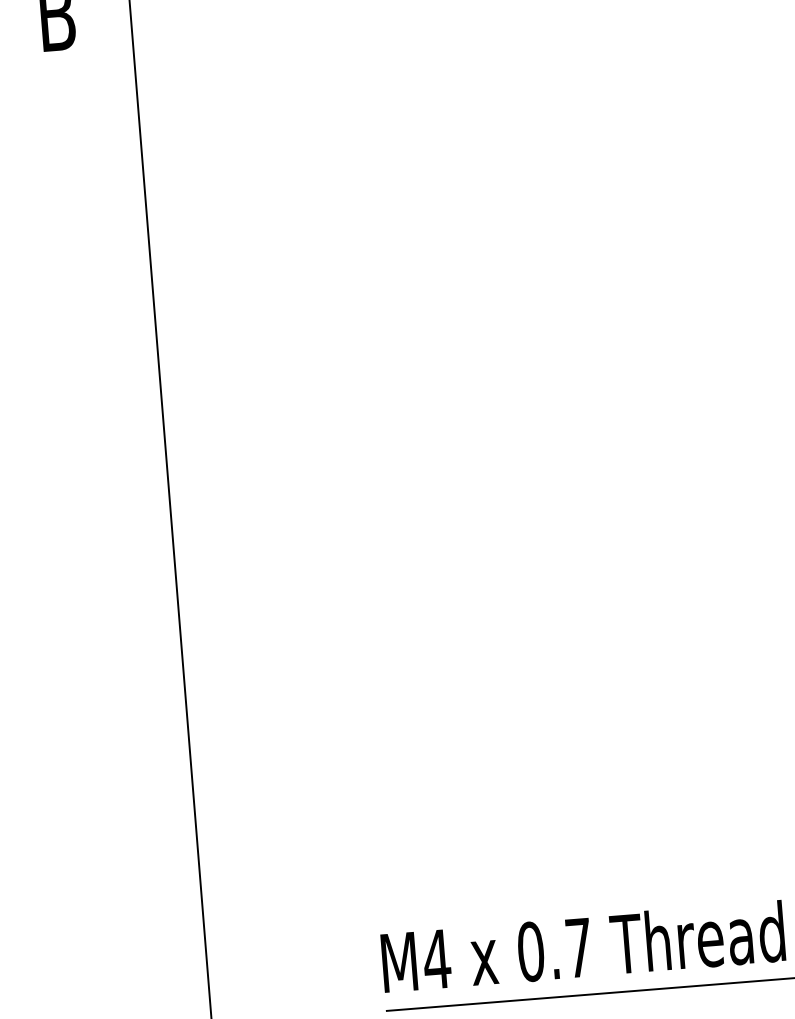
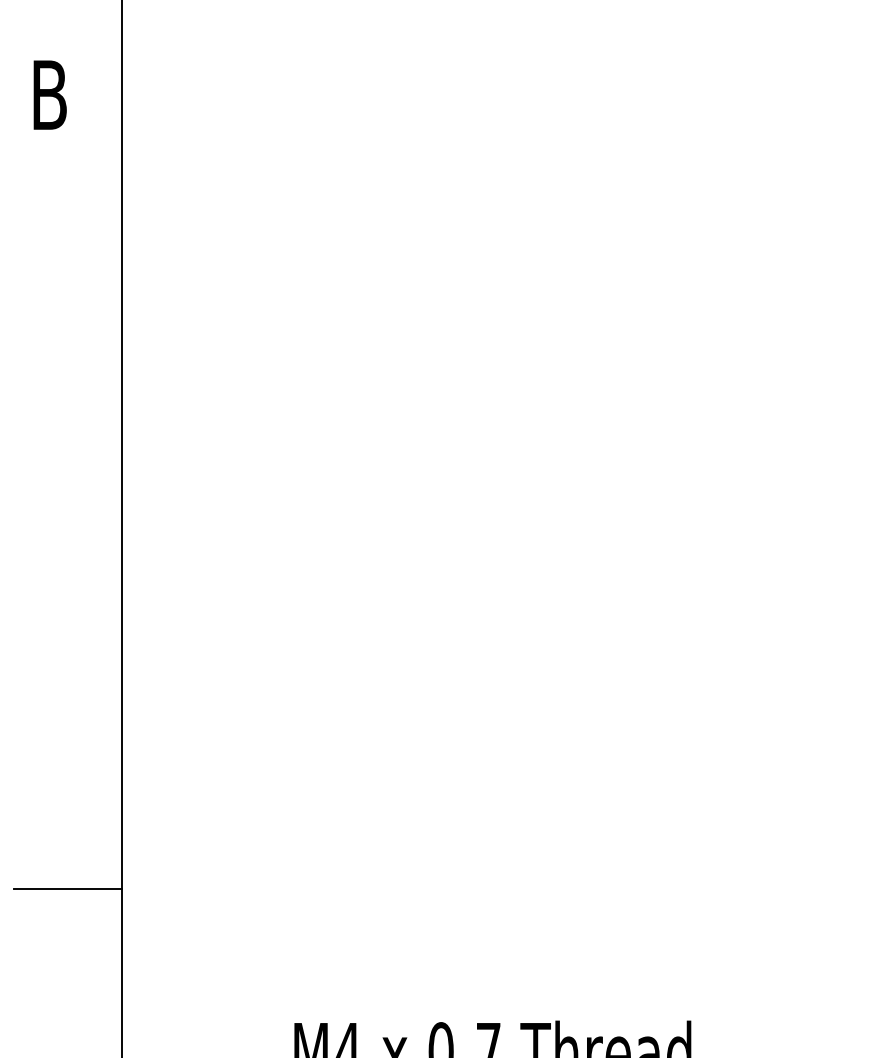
line: (139, 817) -> (67, 889), added

